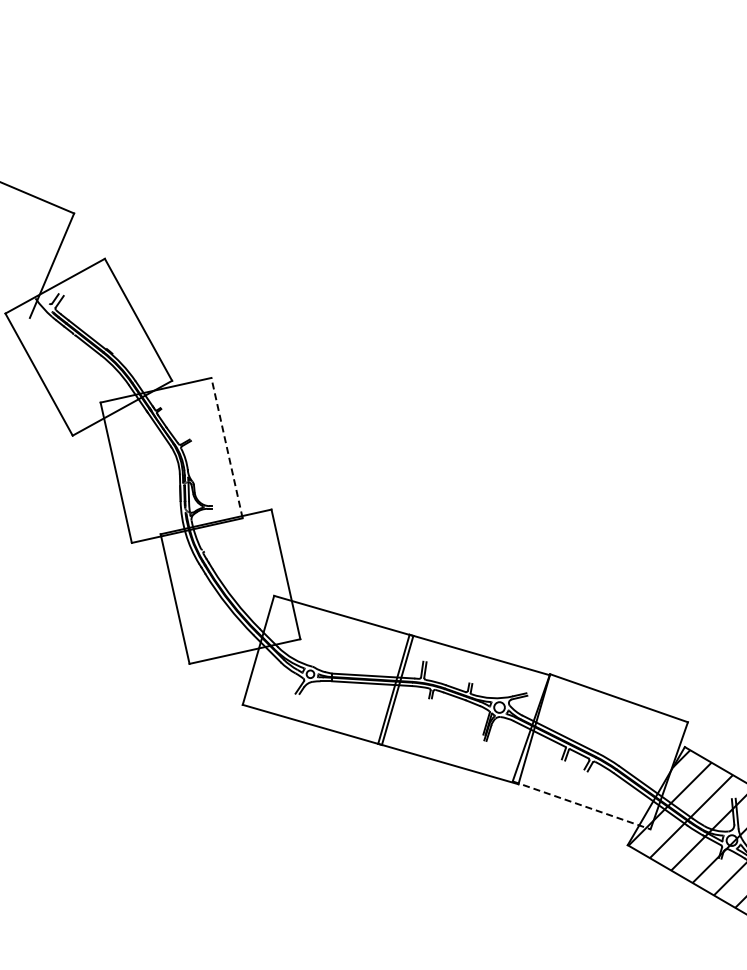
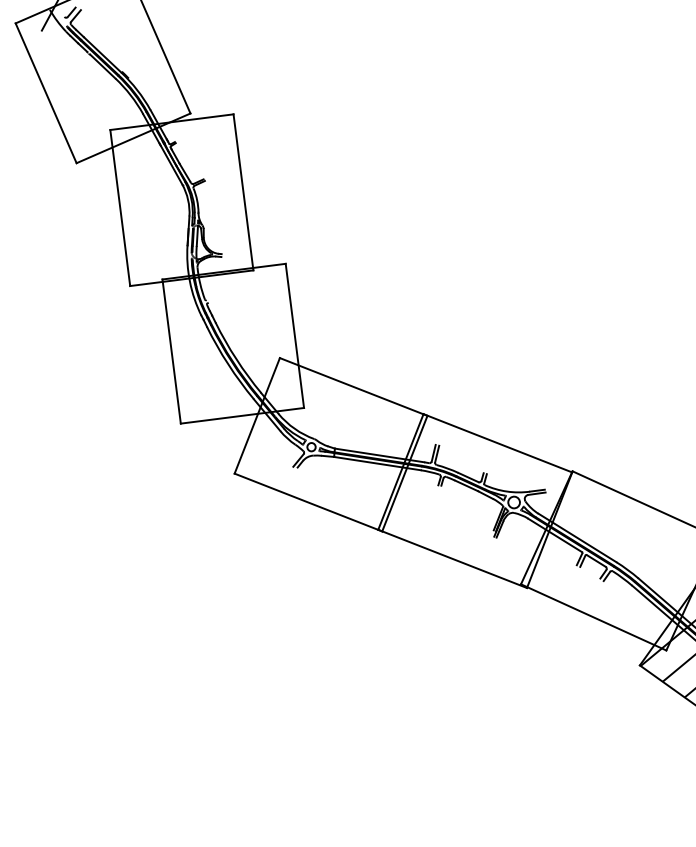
line: (227, 448) -> (243, 192), dashed -> solid
line: (581, 805) -> (593, 617), dashed -> solid

